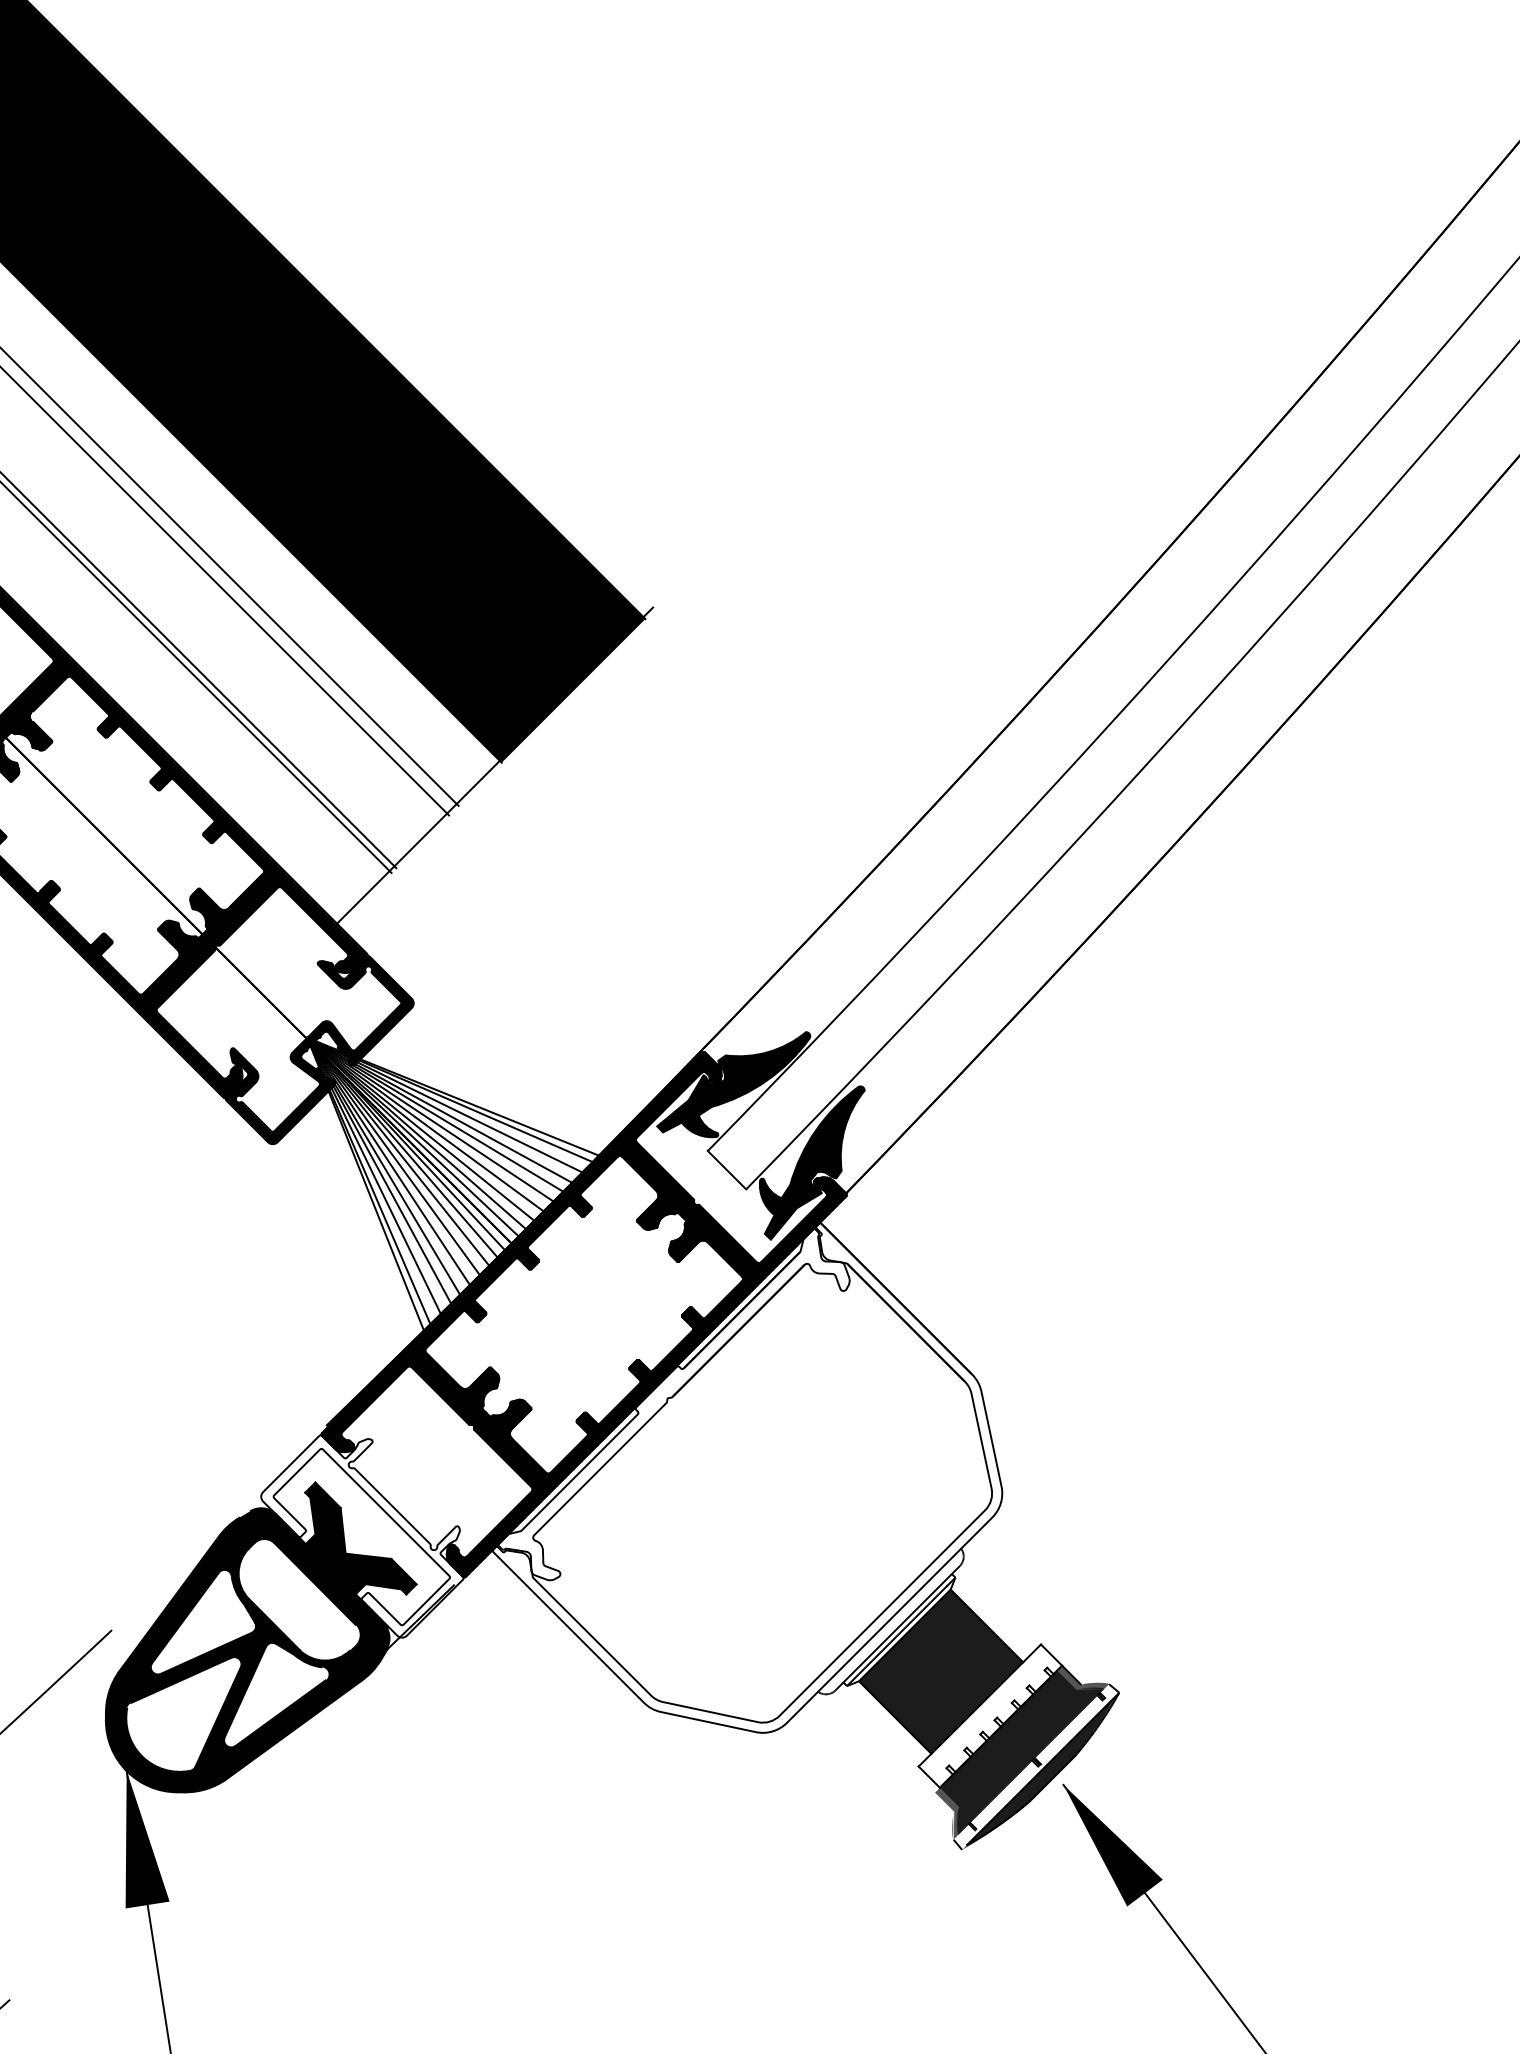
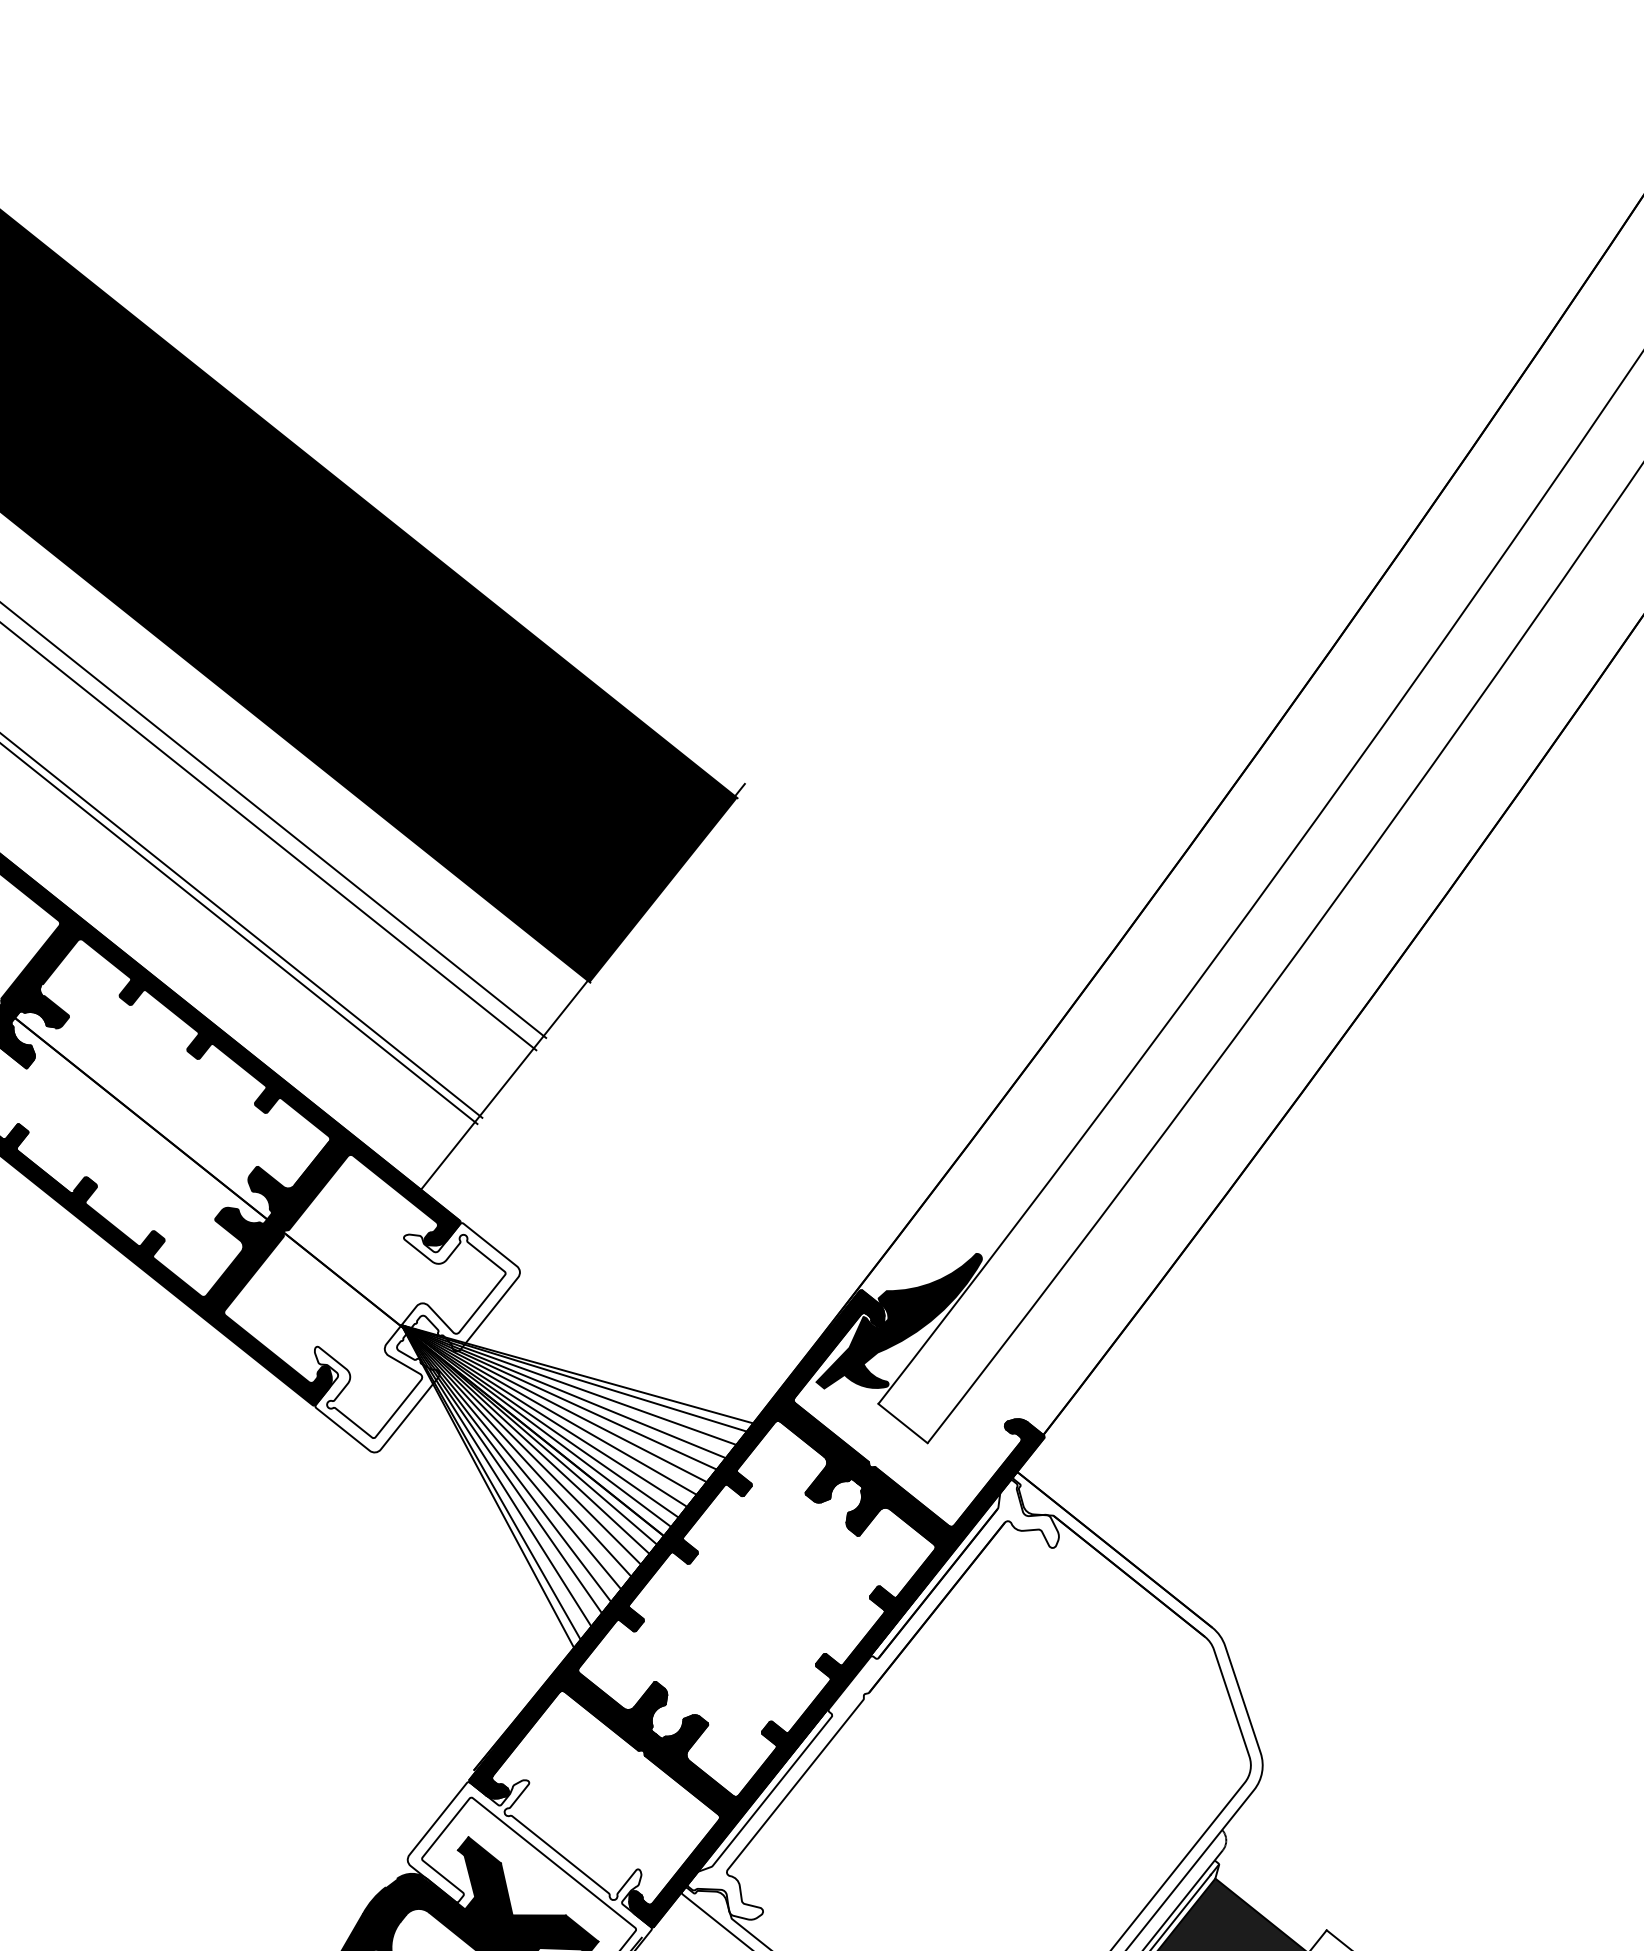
fill: (319, 1050) -> (417, 1338), removed
fill: (811, 1163) -> (999, 1404), removed

